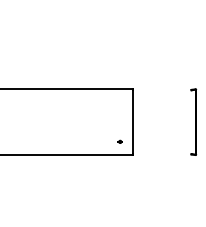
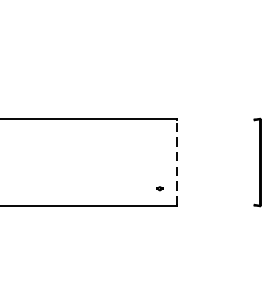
line: (133, 121) -> (177, 161), solid -> dashed

